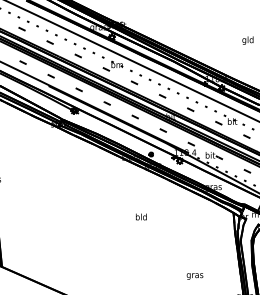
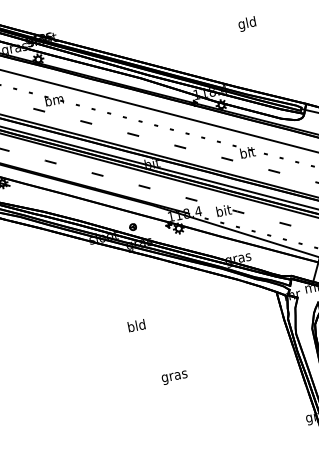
text: (194, 276) -> (174, 377), moved

